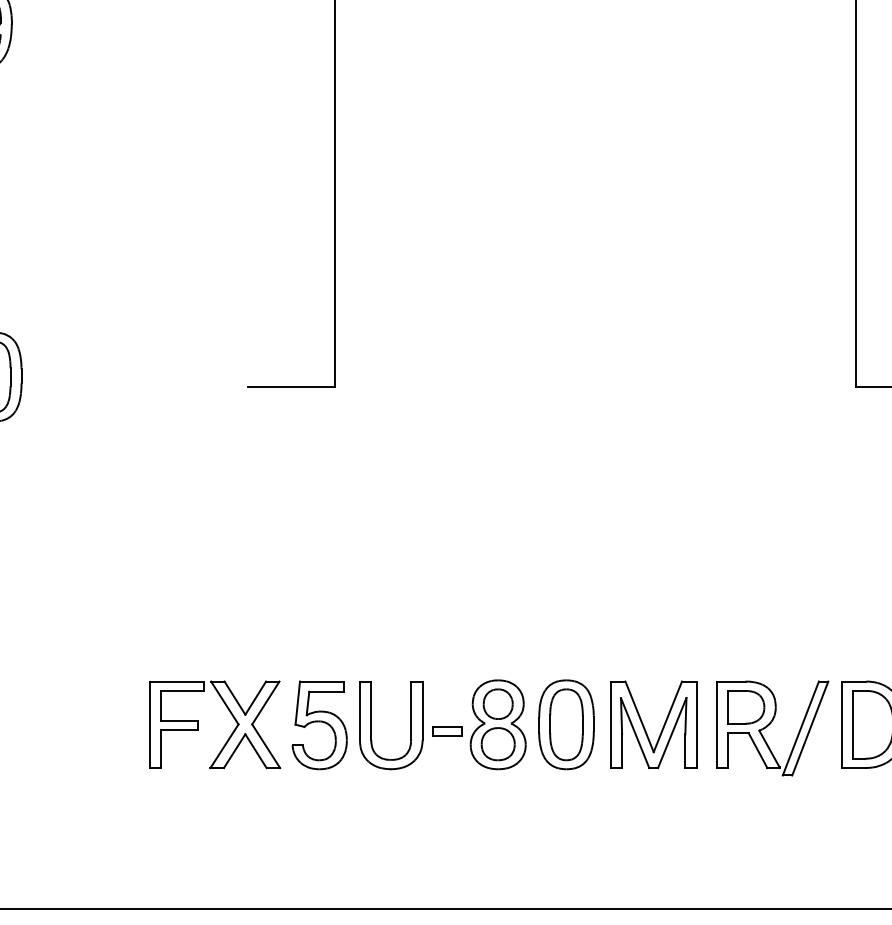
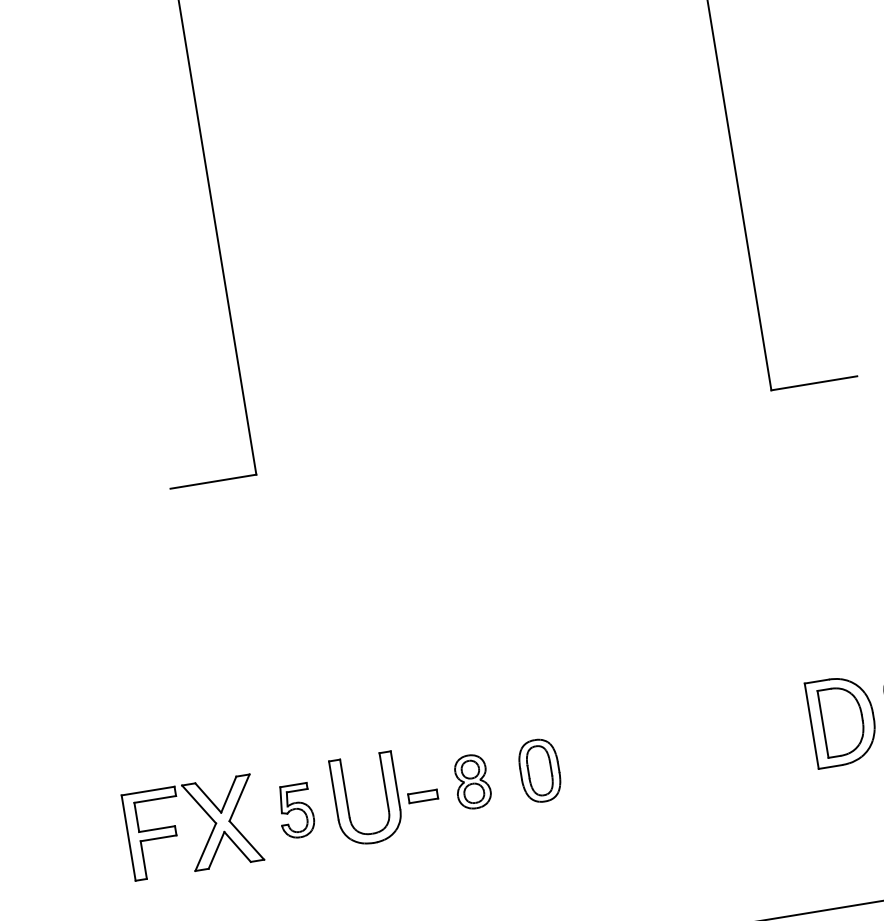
part: (497, 724) -> (471, 781), size x0.6
part: (566, 724) -> (539, 770), size x0.7
part: (319, 725) -> (296, 811), size x0.6
part: (645, 728) -> (618, 761), removed
part: (772, 728) -> (743, 741), removed

